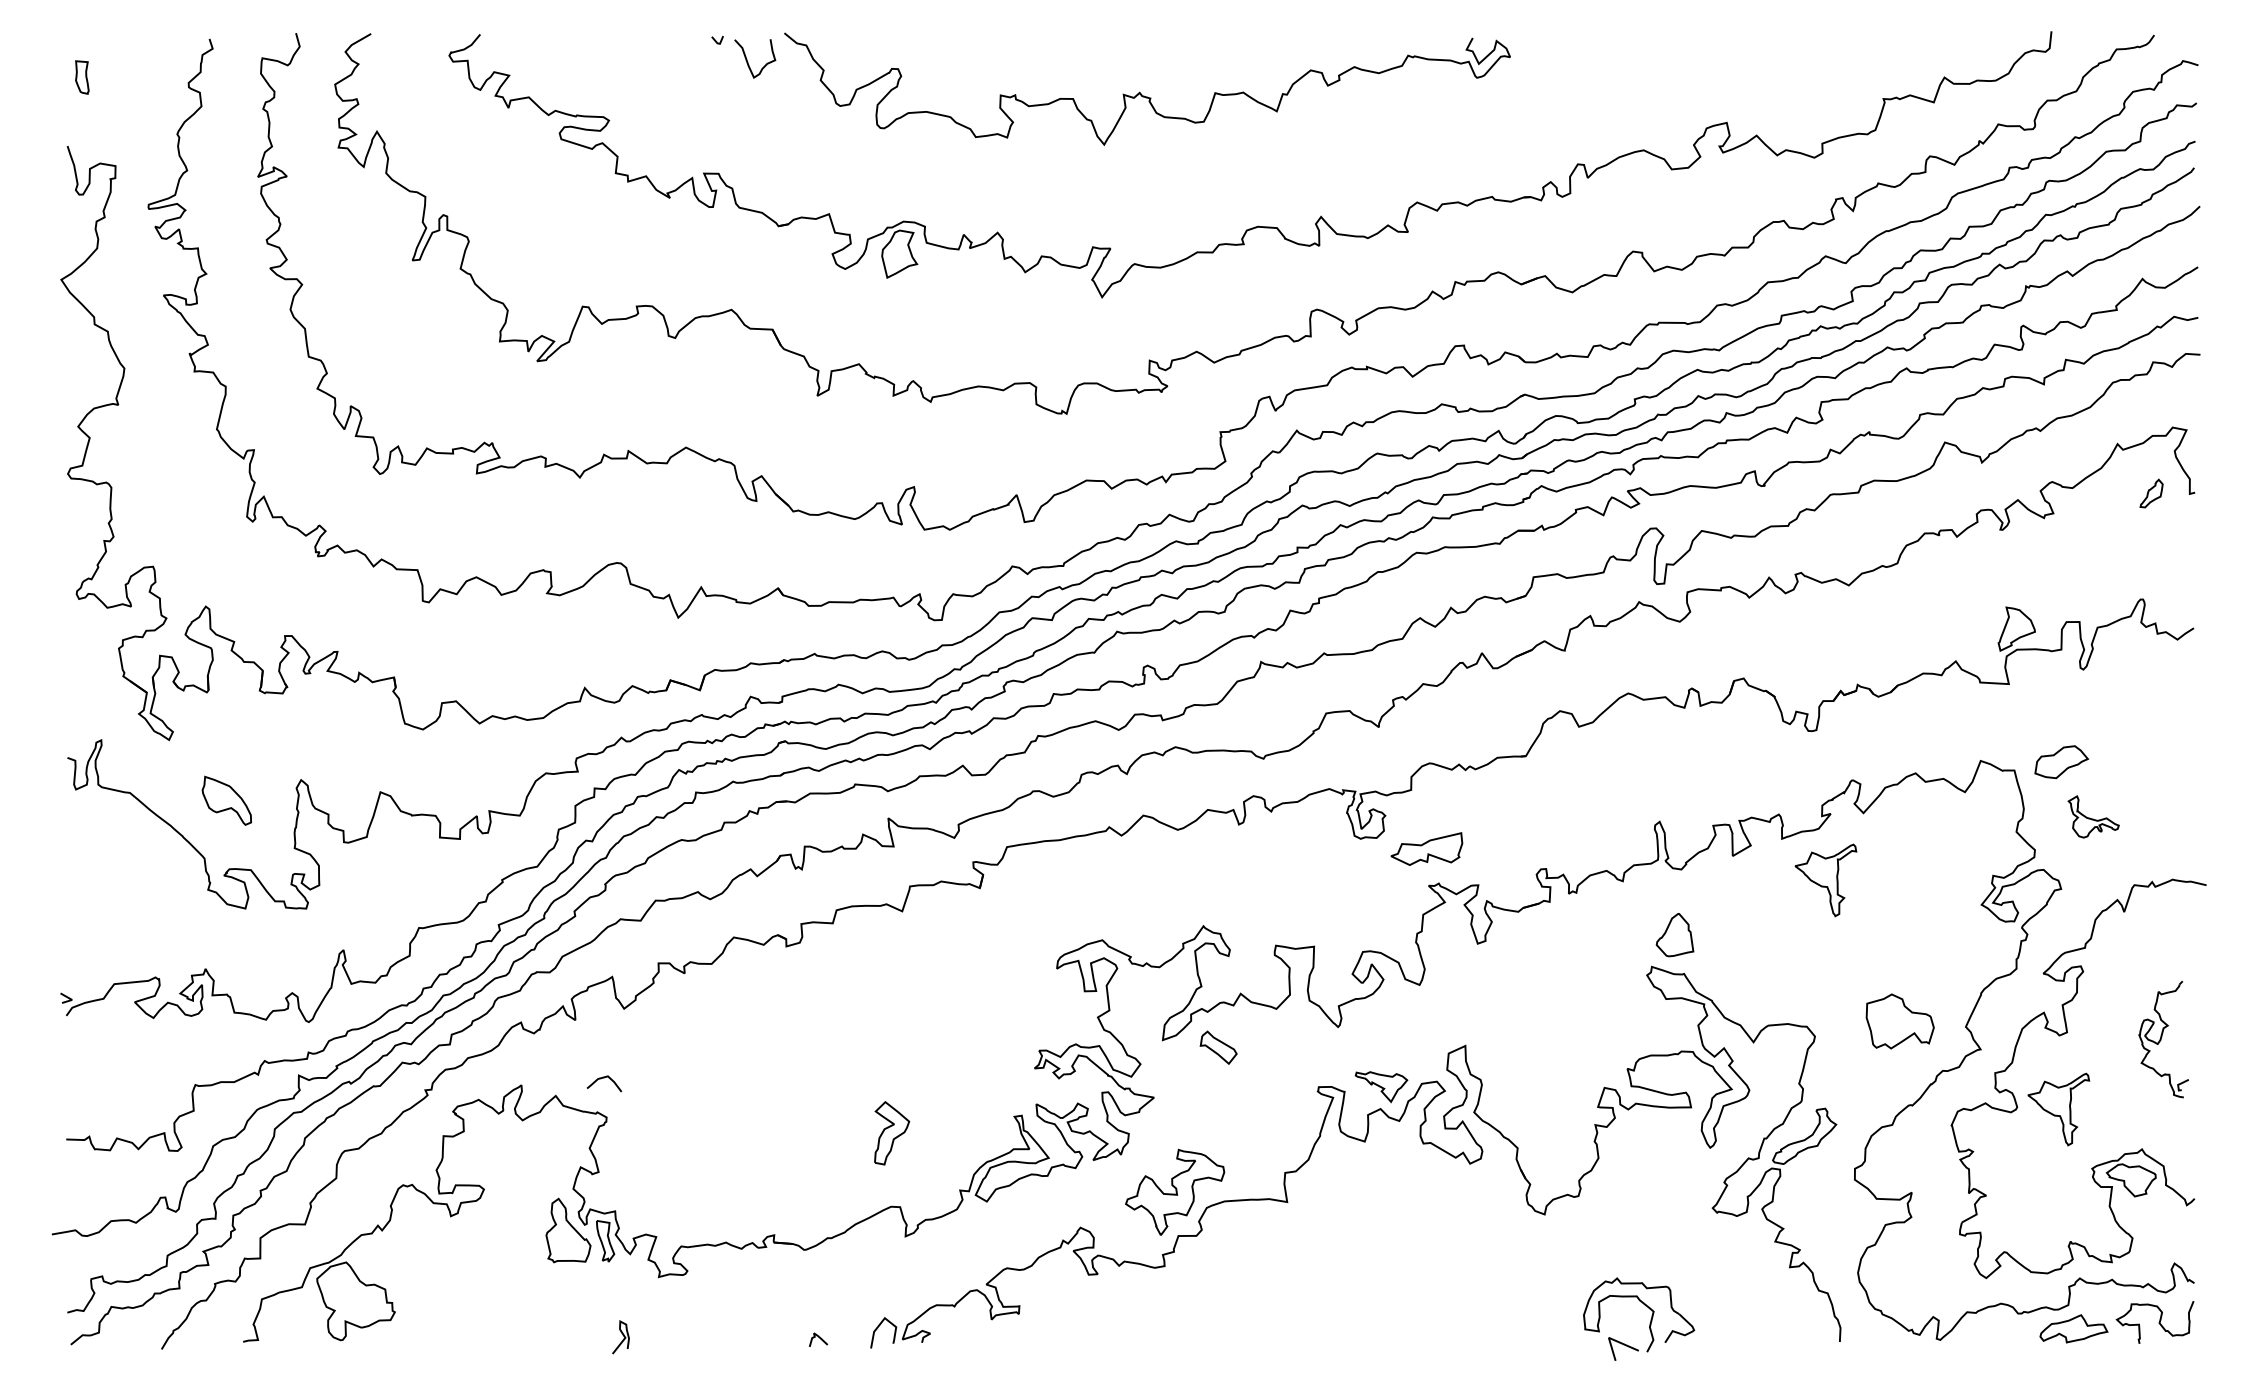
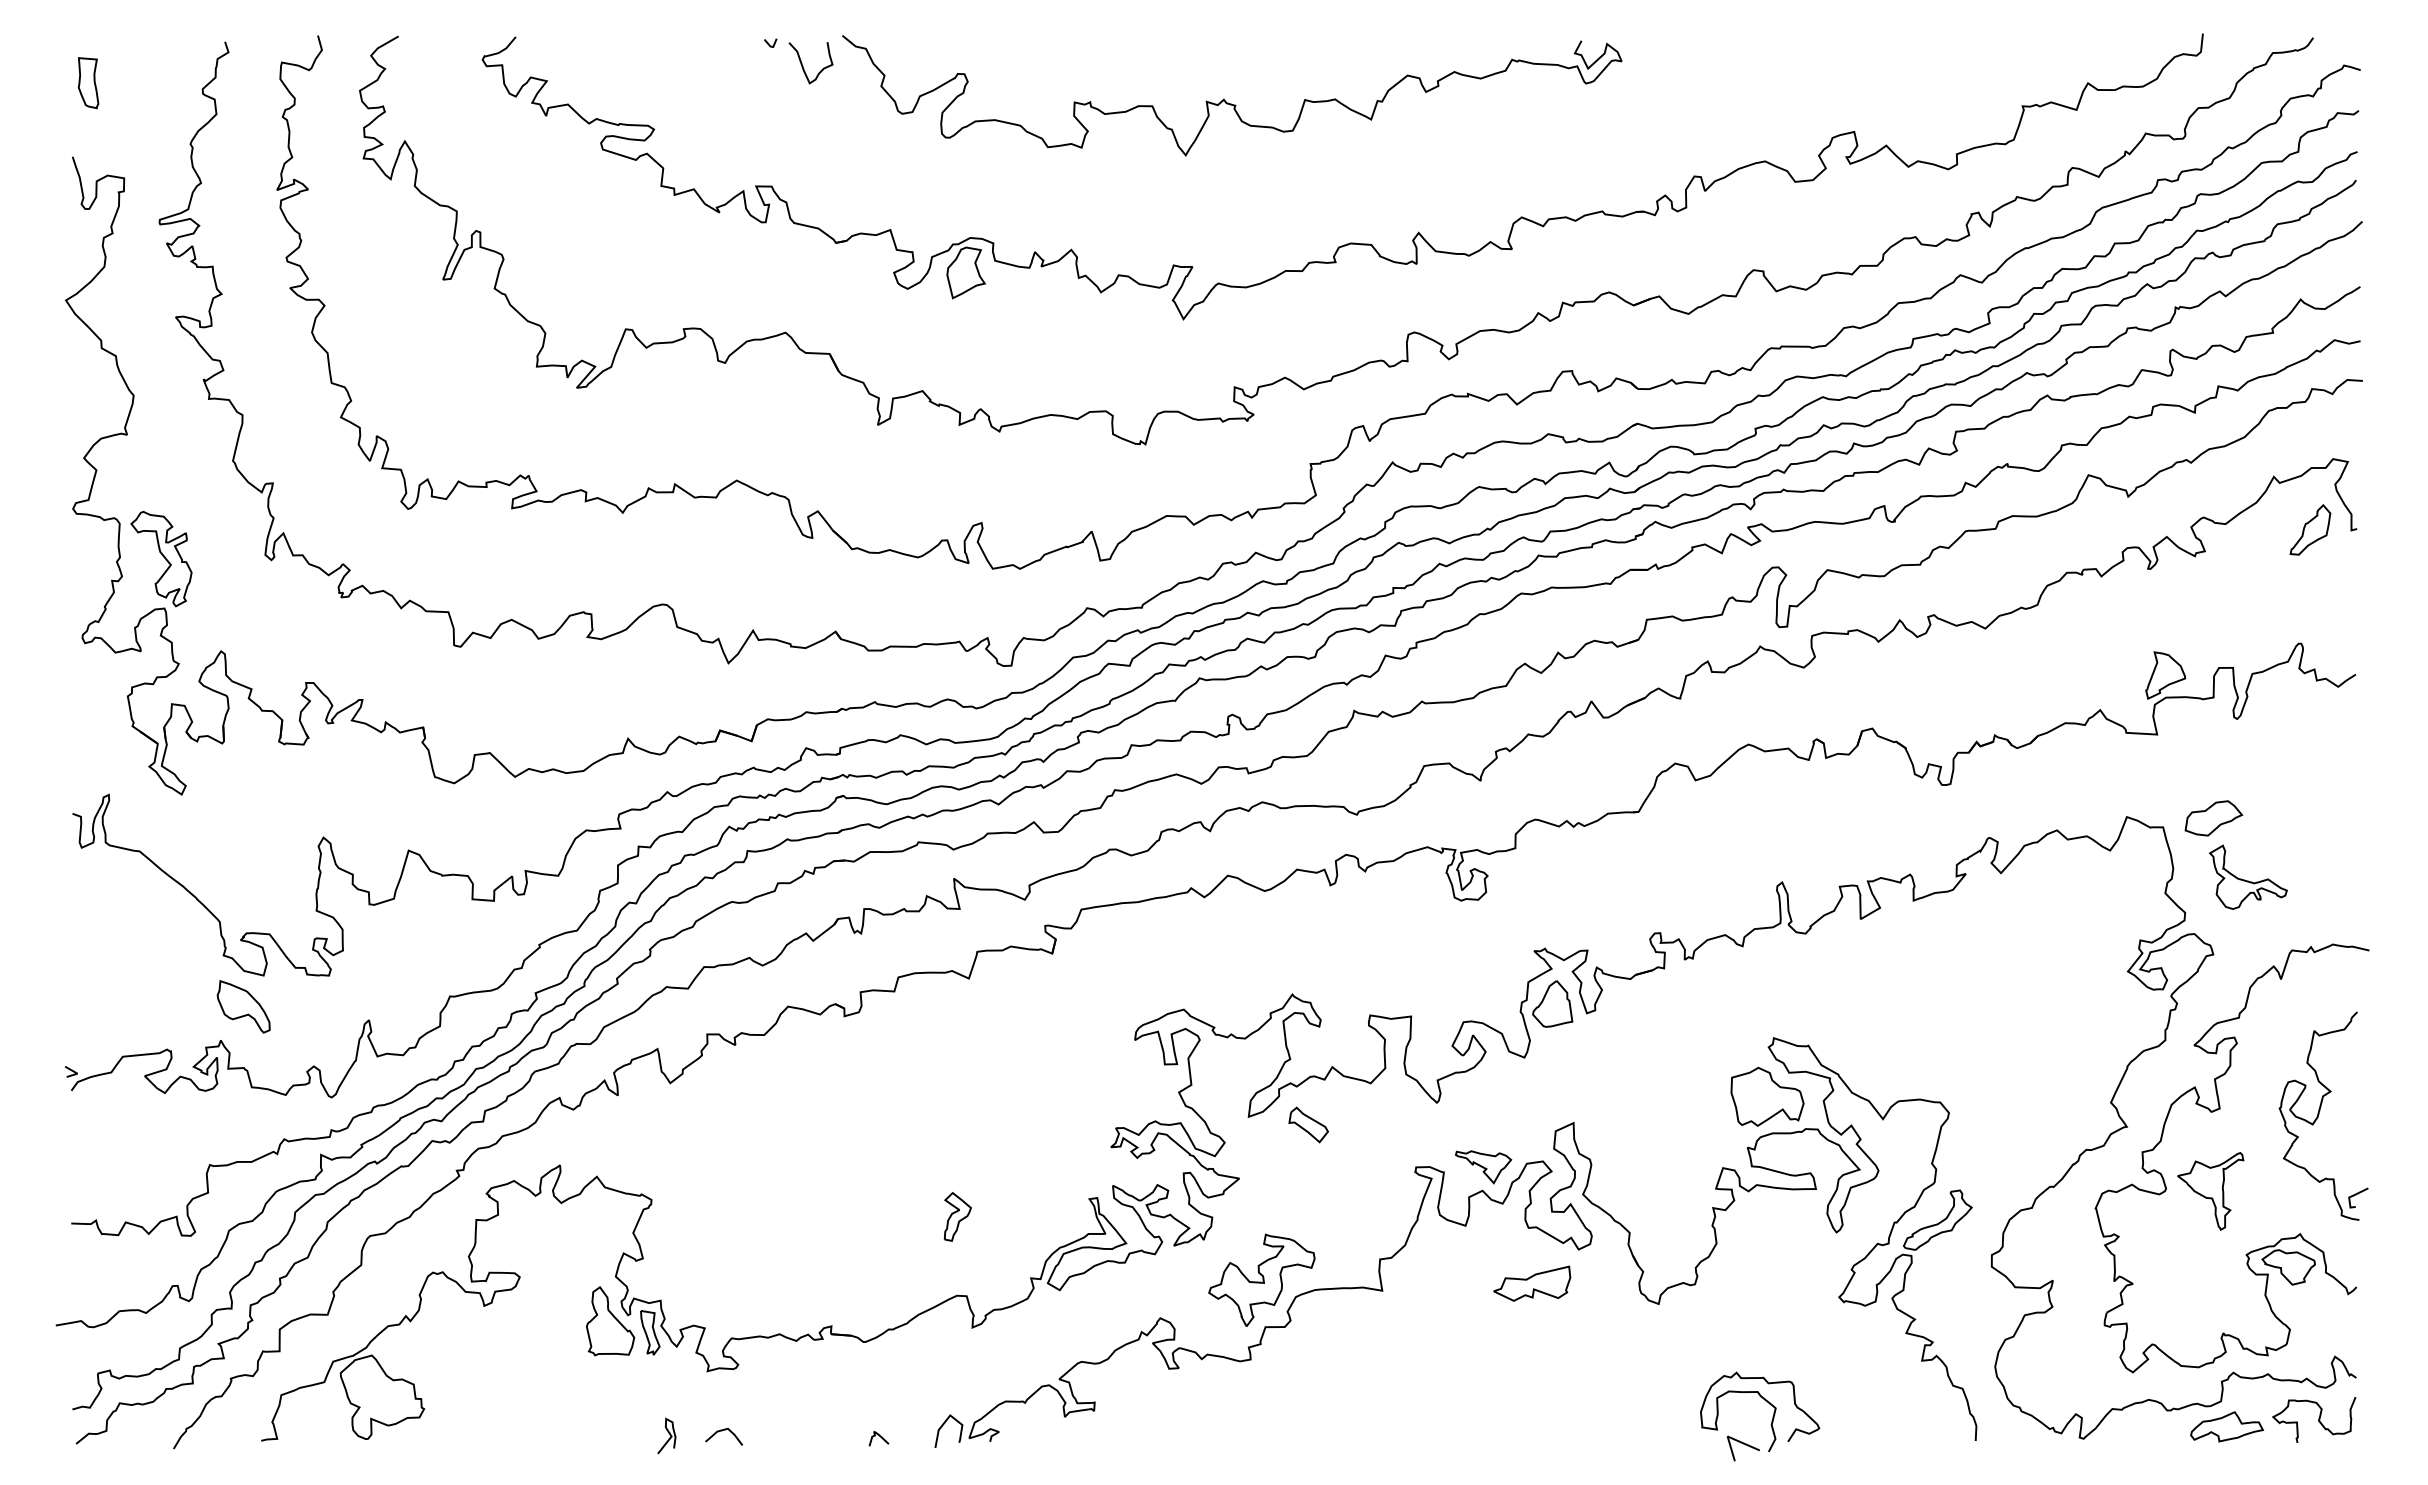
part: (82, 77) -> (88, 83), size x1.43
part: (2151, 493) -> (2310, 529), size x1.67
part: (150, 521) -> (161, 559), added
part: (226, 800) -> (243, 1006), moved
part: (2092, 816) -> (2247, 876), size x1.43
part: (1427, 848) -> (1532, 1283), moved
part: (1825, 880) -> (1960, 945), removed
part: (1674, 934) -> (1552, 1003), moved
part: (1900, 1021) -> (1767, 1096), moved
part: (2163, 1038) -> (2323, 1115), size x1.67
curve: (602, 1078) -> (722, 1431), moved
part: (891, 1132) -> (957, 1216), size x0.71

